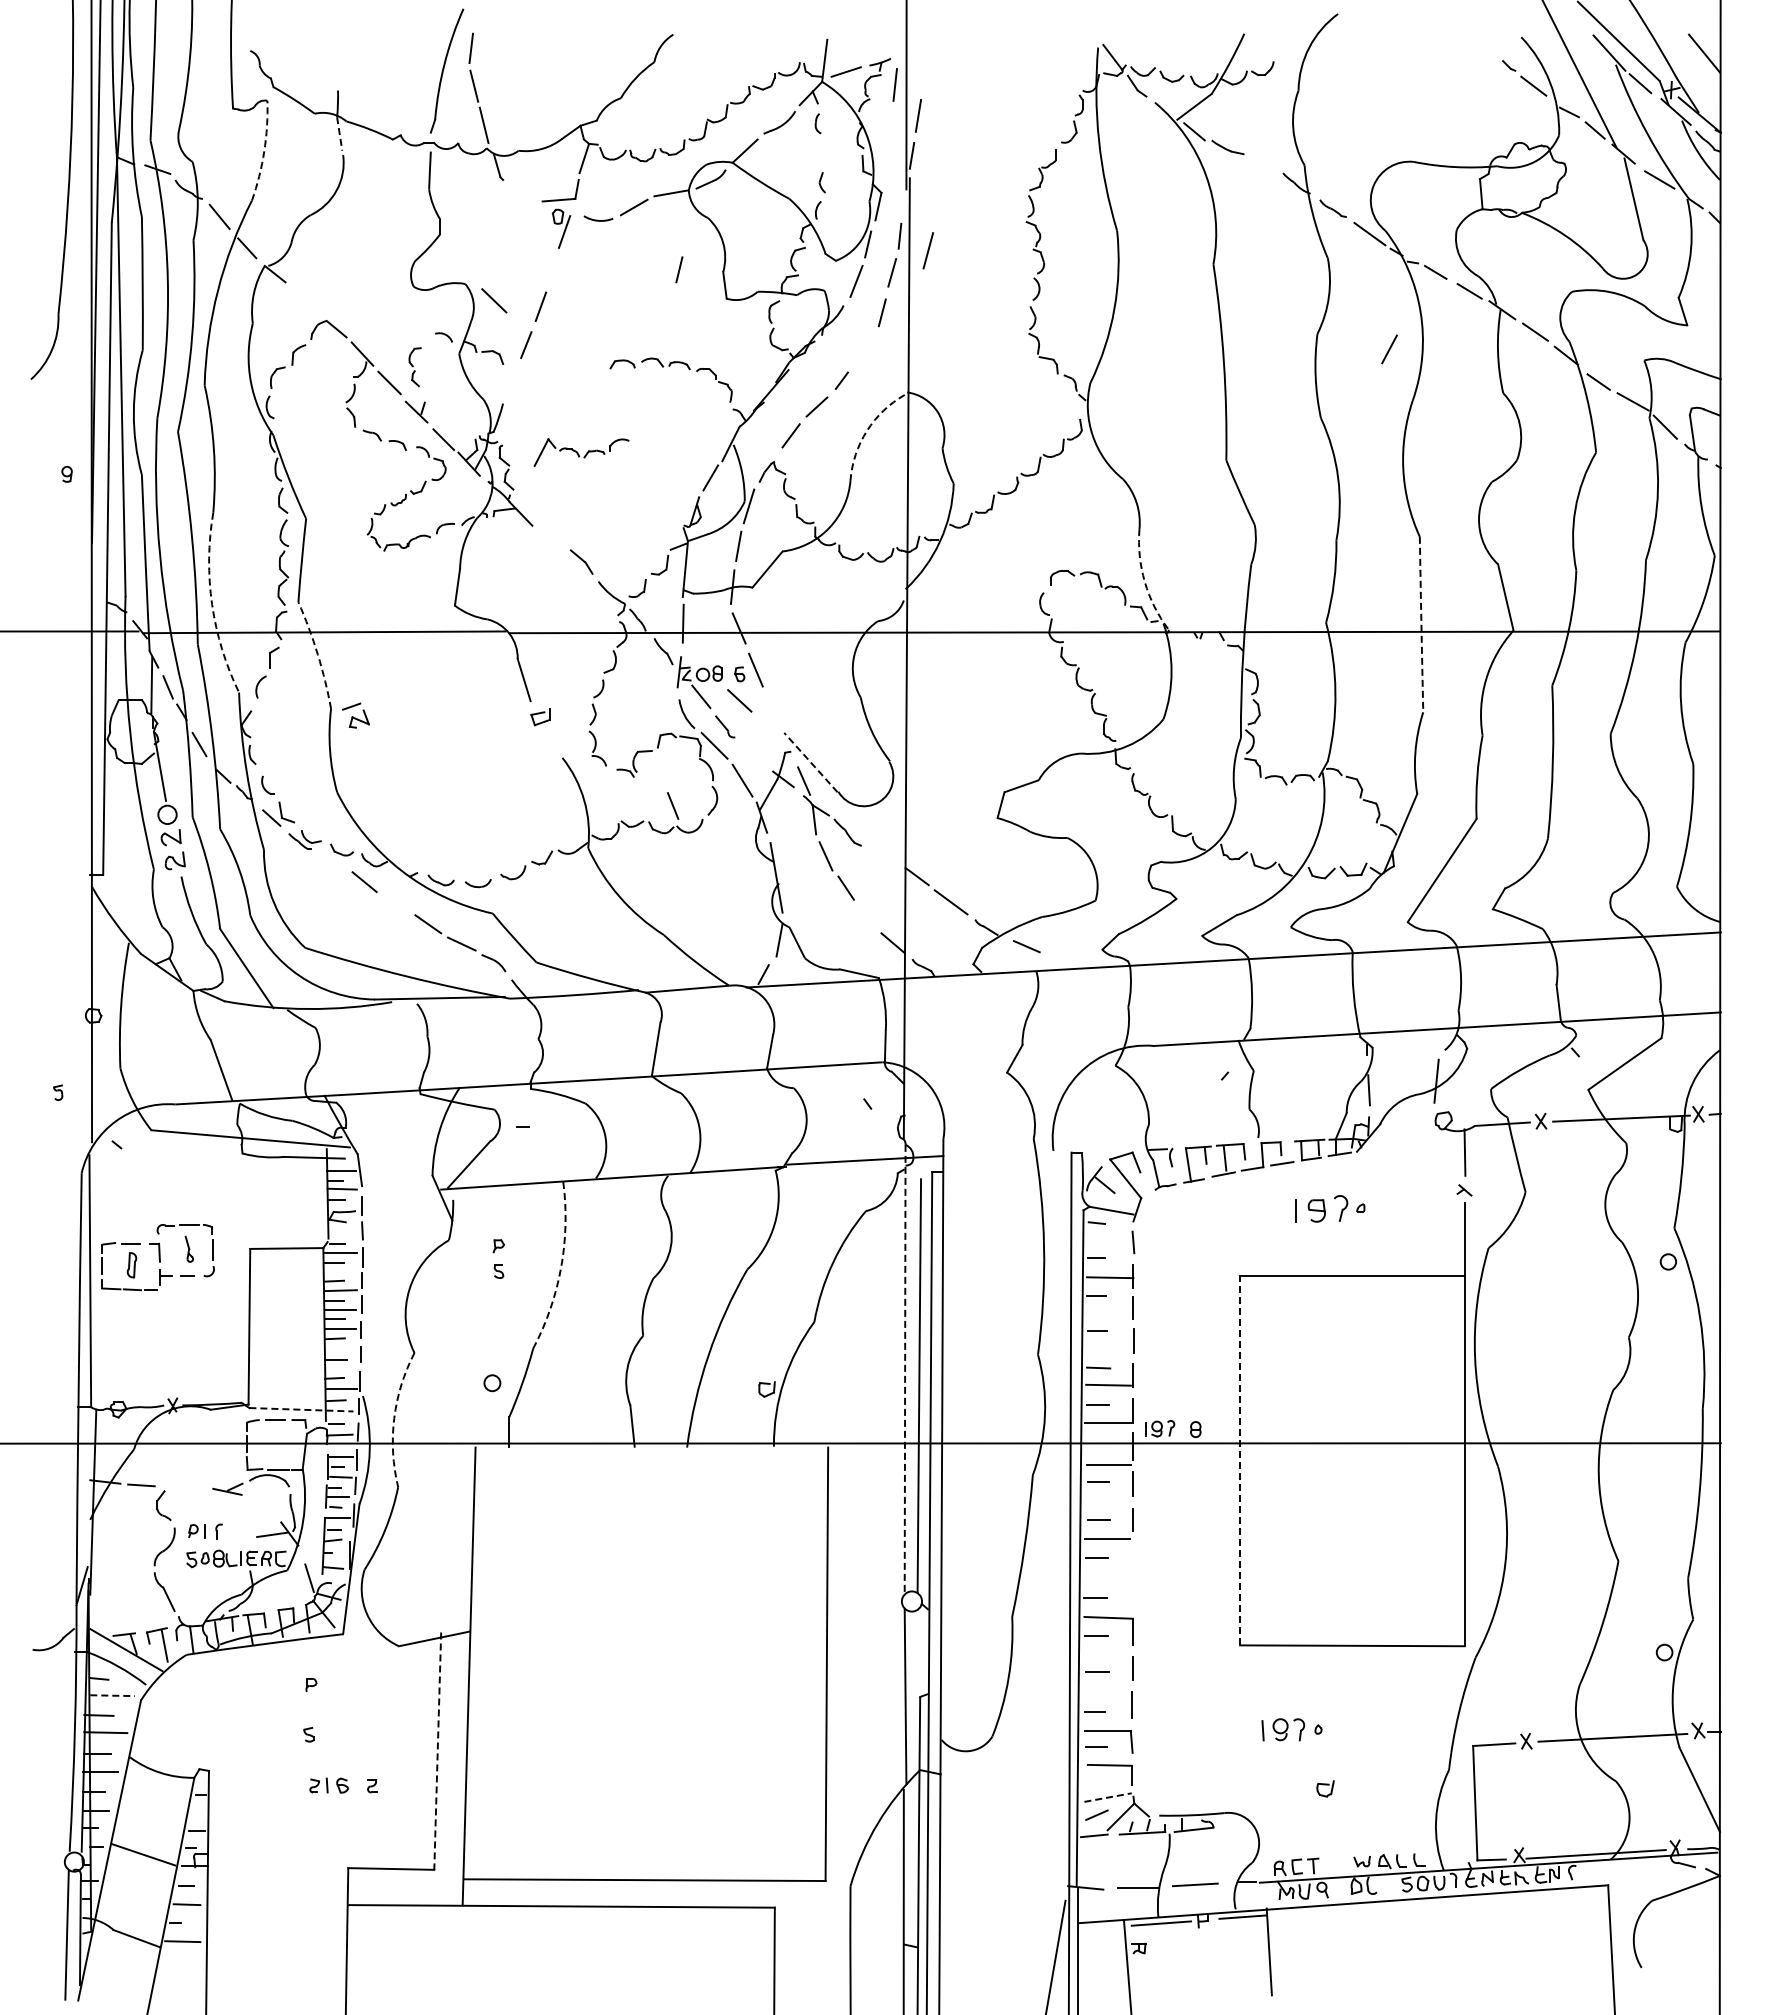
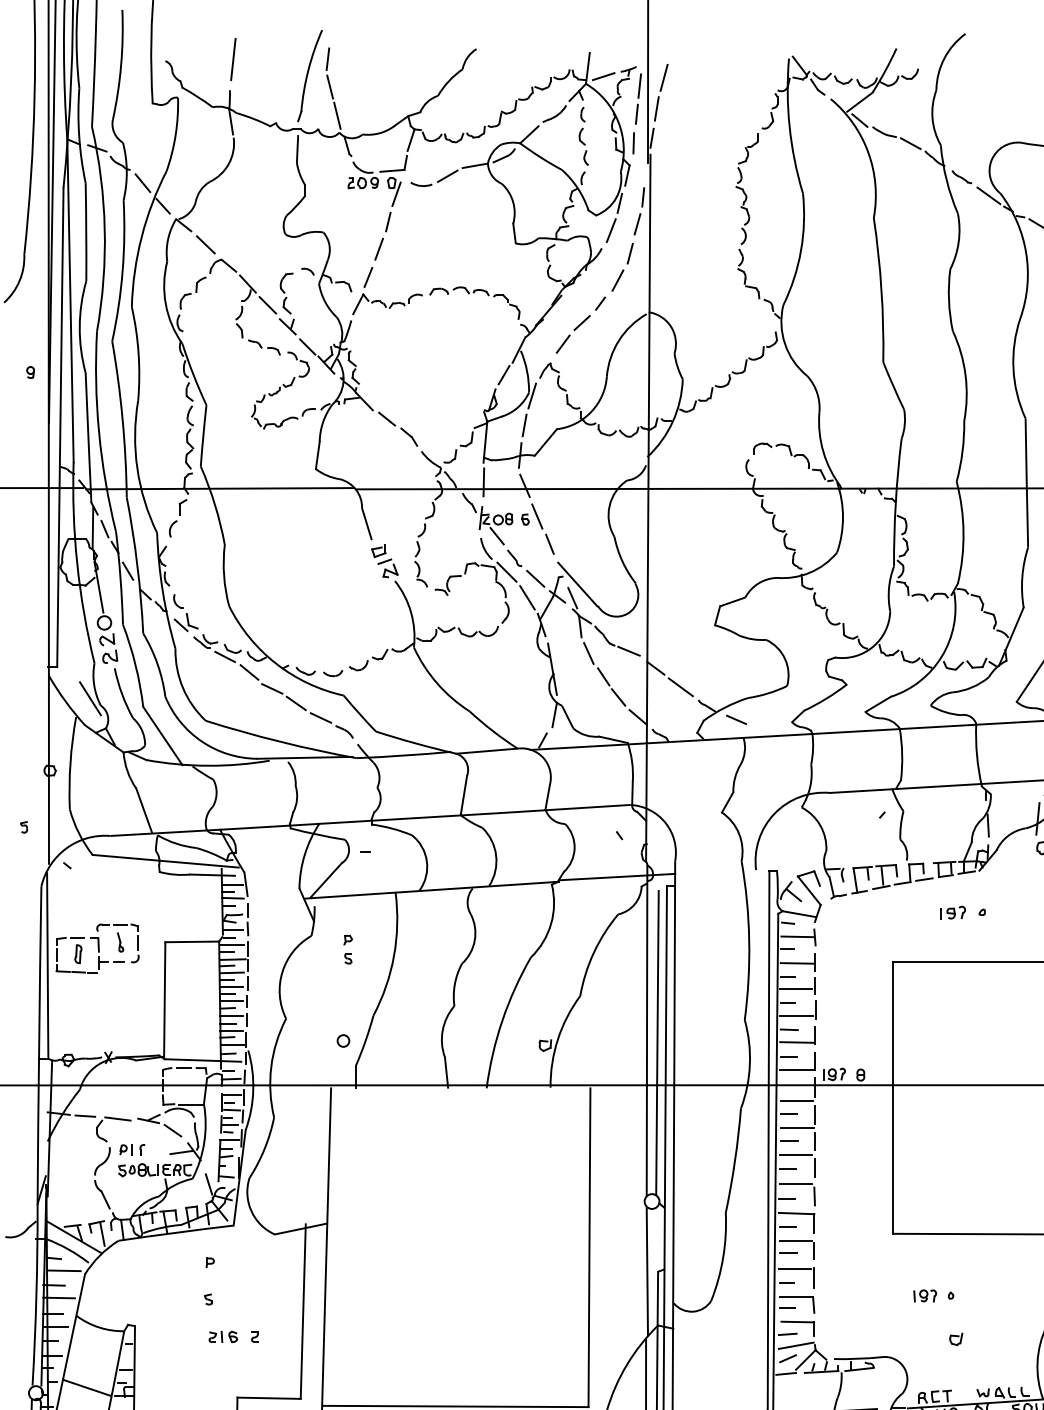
line: (342, 48) -> (233, 59), added
line: (891, 123) -> (637, 114), added
line: (339, 133) -> (231, 121), dashed -> solid
arc: (264, 151) -> (175, 135), dashed -> solid
part: (816, 153) -> (581, 136), added
line: (886, 162) -> (633, 143), added
line: (1263, 162) -> (910, 143), added
part: (519, 205) -> (363, 174), added
line: (927, 250) -> (663, 77), moved
line: (679, 269) -> (388, 221), moved
line: (494, 300) -> (206, 244), moved
line: (1389, 349) -> (617, 280), moved
part: (414, 367) -> (286, 293), size x1.43
arc: (867, 430) -> (619, 340), dashed -> solid
part: (581, 452) -> (387, 304), moved
line: (551, 537) -> (386, 418), added
arc: (1144, 582) -> (823, 452), dashed -> solid
arc: (212, 604) -> (137, 468), dashed -> solid
arc: (1421, 624) -> (1026, 482), dashed -> solid
arc: (317, 654) -> (214, 505), dashed -> solid
line: (739, 700) -> (535, 578), moved
part: (355, 715) -> (387, 568), moved
line: (810, 762) -> (577, 584), dashed -> solid
line: (673, 805) -> (550, 543), moved
line: (880, 853) -> (628, 651), added
line: (331, 860) -> (225, 656), added
line: (395, 904) -> (272, 688), added
line: (866, 915) -> (618, 696), added
line: (148, 917) -> (90, 698), added
part: (1321, 1208) -> (953, 912), size x0.62
line: (342, 1231) -> (233, 929), added
line: (1108, 1241) -> (796, 936), added
arc: (561, 1267) -> (394, 955), dashed -> solid
line: (342, 1272) -> (233, 959), added
line: (1107, 1312) -> (795, 988), added
line: (1108, 1348) -> (796, 1015), added
line: (340, 1349) -> (231, 1016), added
line: (340, 1369) -> (231, 1030), added
line: (905, 1369) -> (647, 1030), dashed -> solid
line: (301, 1409) -> (203, 1060), dashed -> solid
arc: (394, 1418) -> (271, 1066), dashed -> solid
line: (1240, 1460) -> (893, 1097), dashed -> solid
line: (185, 1489) -> (117, 1119), added
line: (1109, 1500) -> (797, 1127), added
line: (260, 1504) -> (172, 1130), added
line: (1133, 1555) -> (815, 1167), added
line: (1107, 1577) -> (795, 1183), added
line: (1132, 1594) -> (814, 1196), added
line: (1107, 1654) -> (795, 1240), added
line: (1106, 1692) -> (795, 1268), added
line: (113, 1695) -> (64, 1270), dashed -> solid
part: (1283, 1729) -> (925, 1295), size x0.71
line: (437, 1751) -> (303, 1311), dashed -> solid
line: (1096, 1781) -> (787, 1333), added
line: (1108, 1797) -> (796, 1345), dashed -> solid

